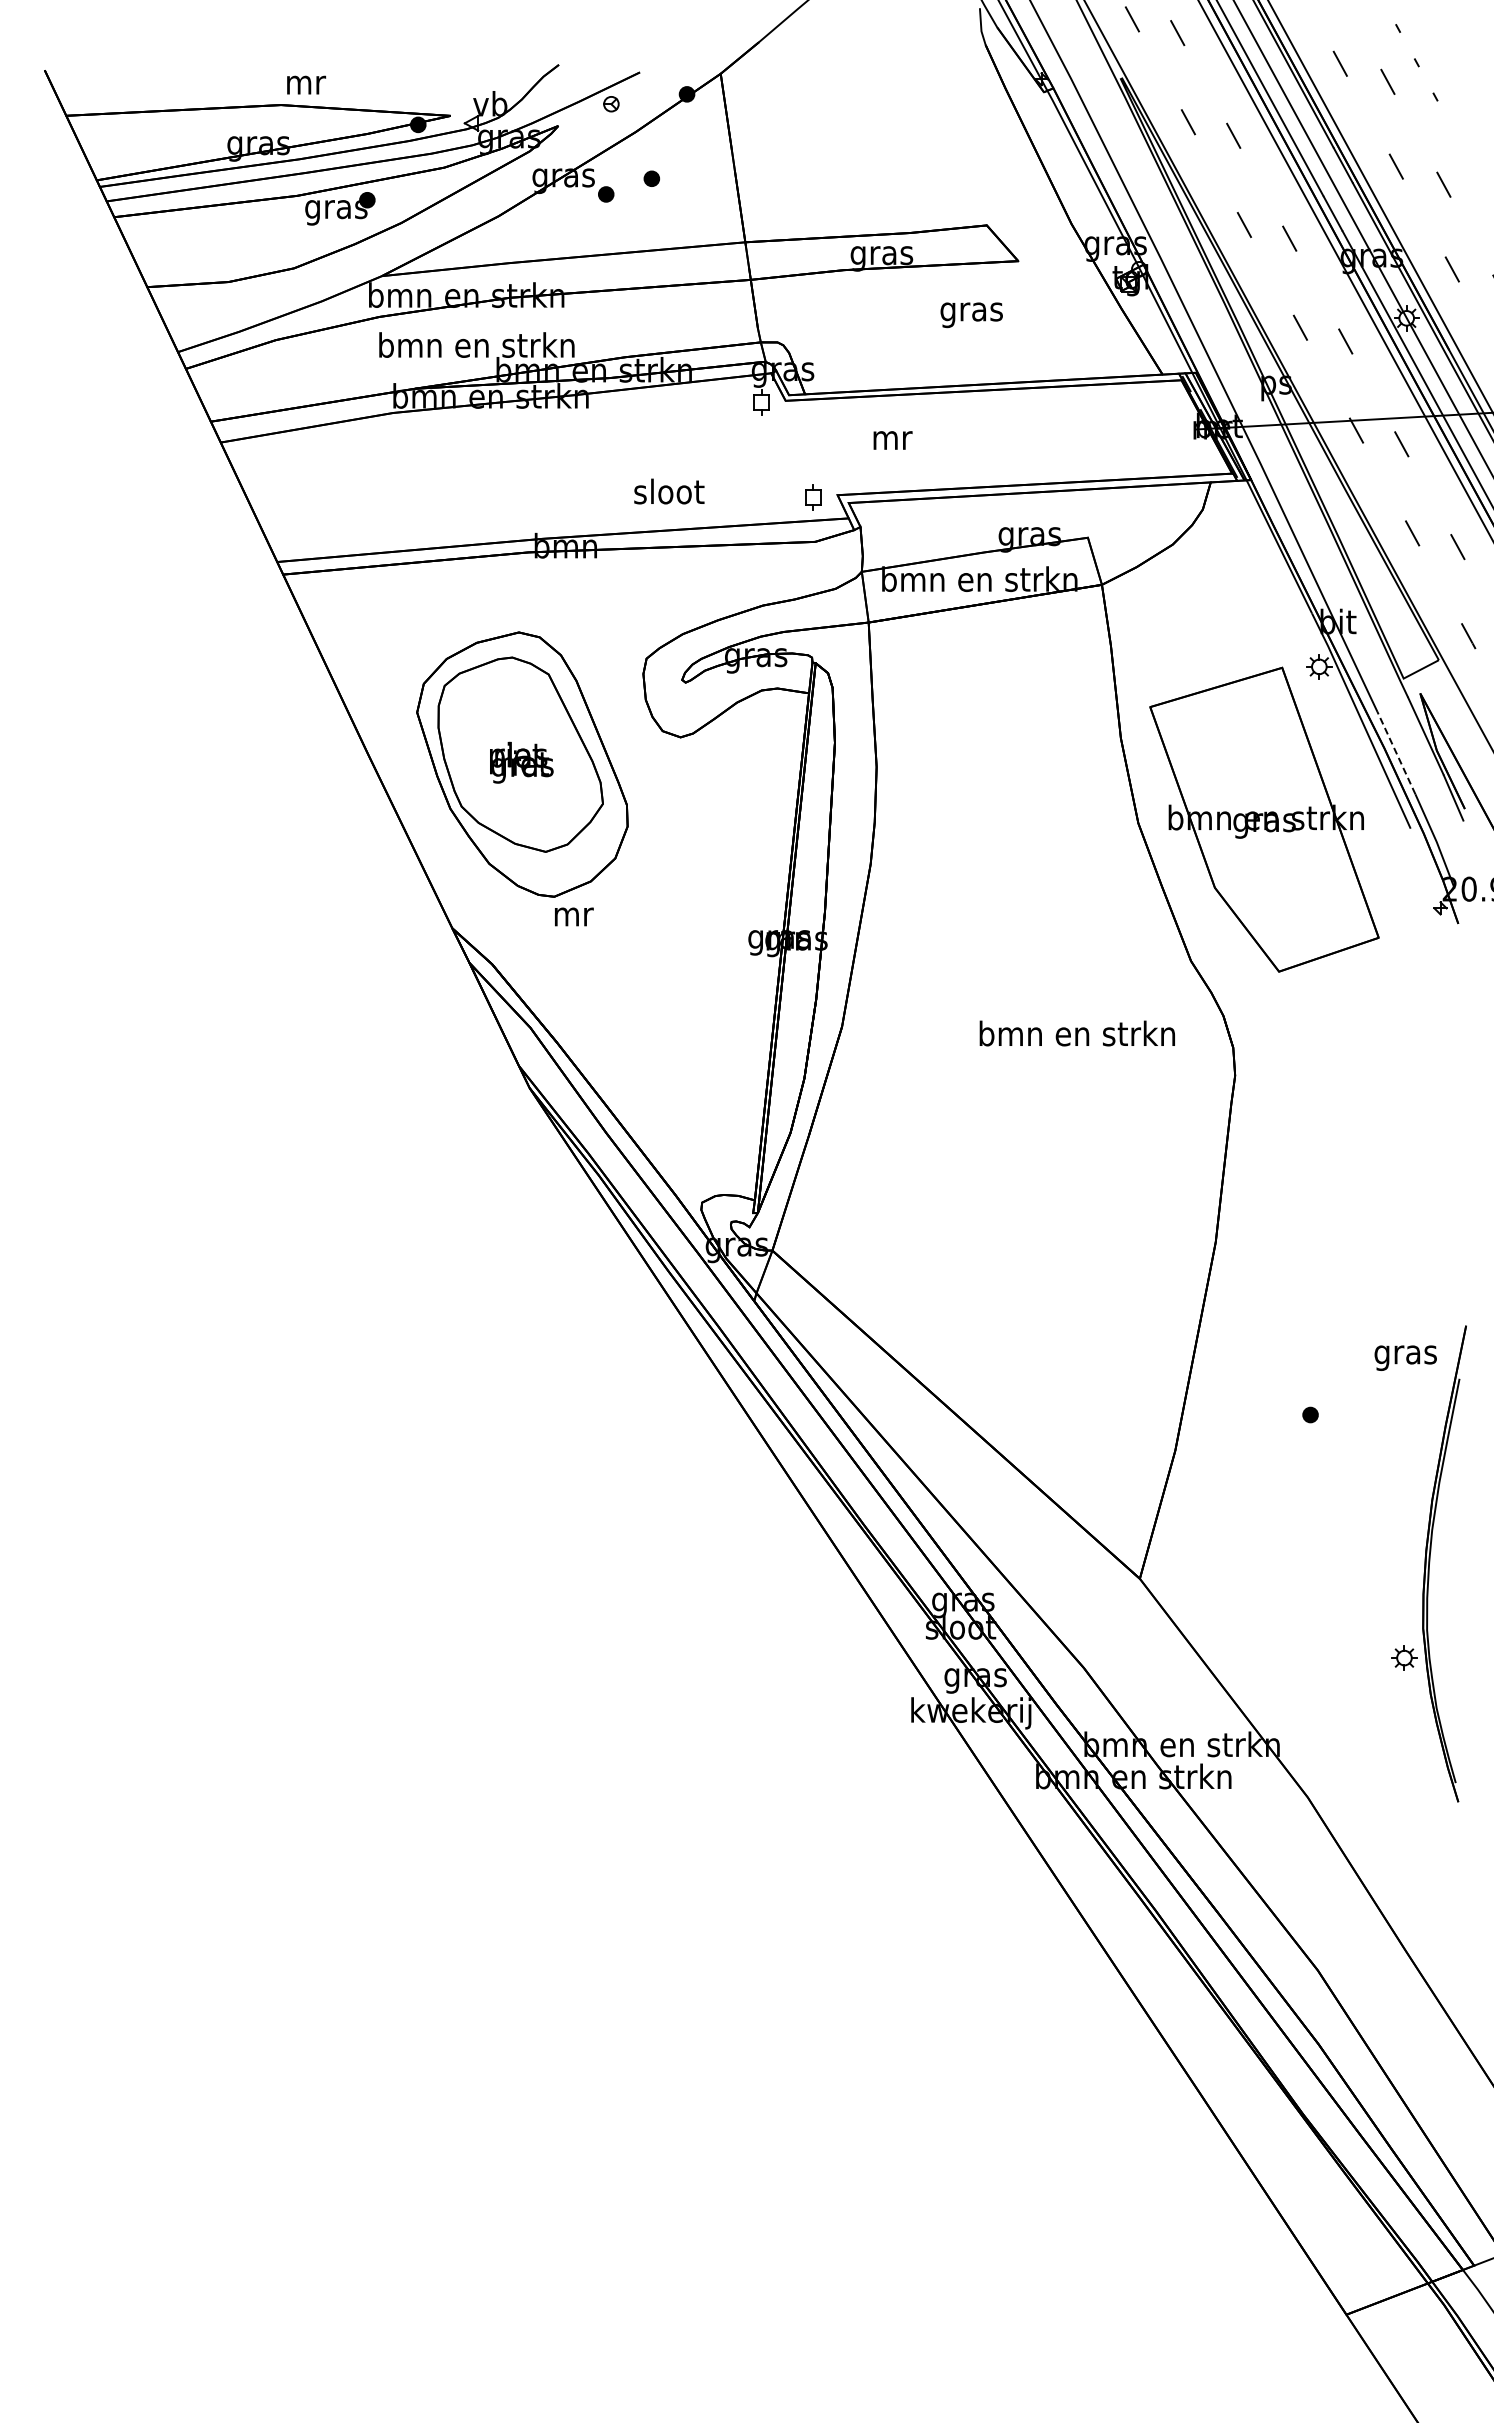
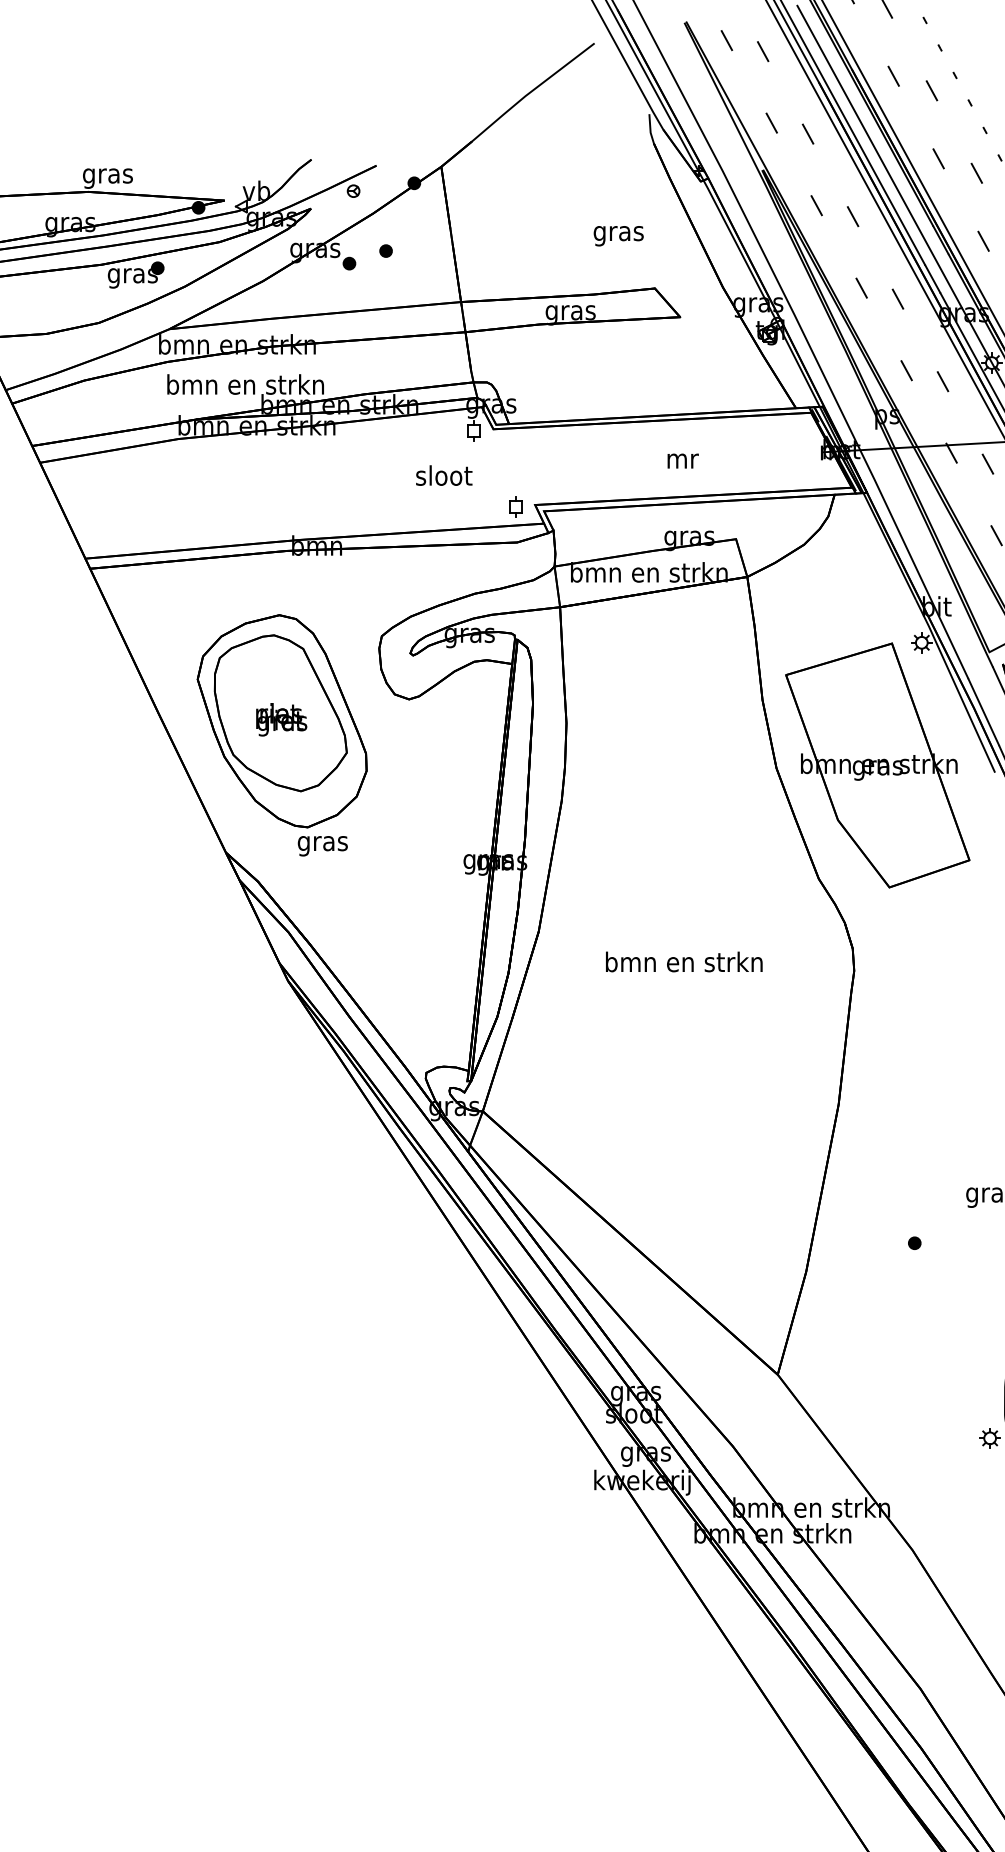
text: (305, 88) -> (108, 178), mr -> gras
text: (971, 315) -> (618, 236), moved
text: (892, 440) -> (682, 461), moved
text: (669, 491) -> (444, 475), moved
line: (1396, 752) -> (983, 711), dashed -> solid
text: (573, 920) -> (323, 846), mr -> gras
text: (1076, 1033) -> (683, 961), moved

